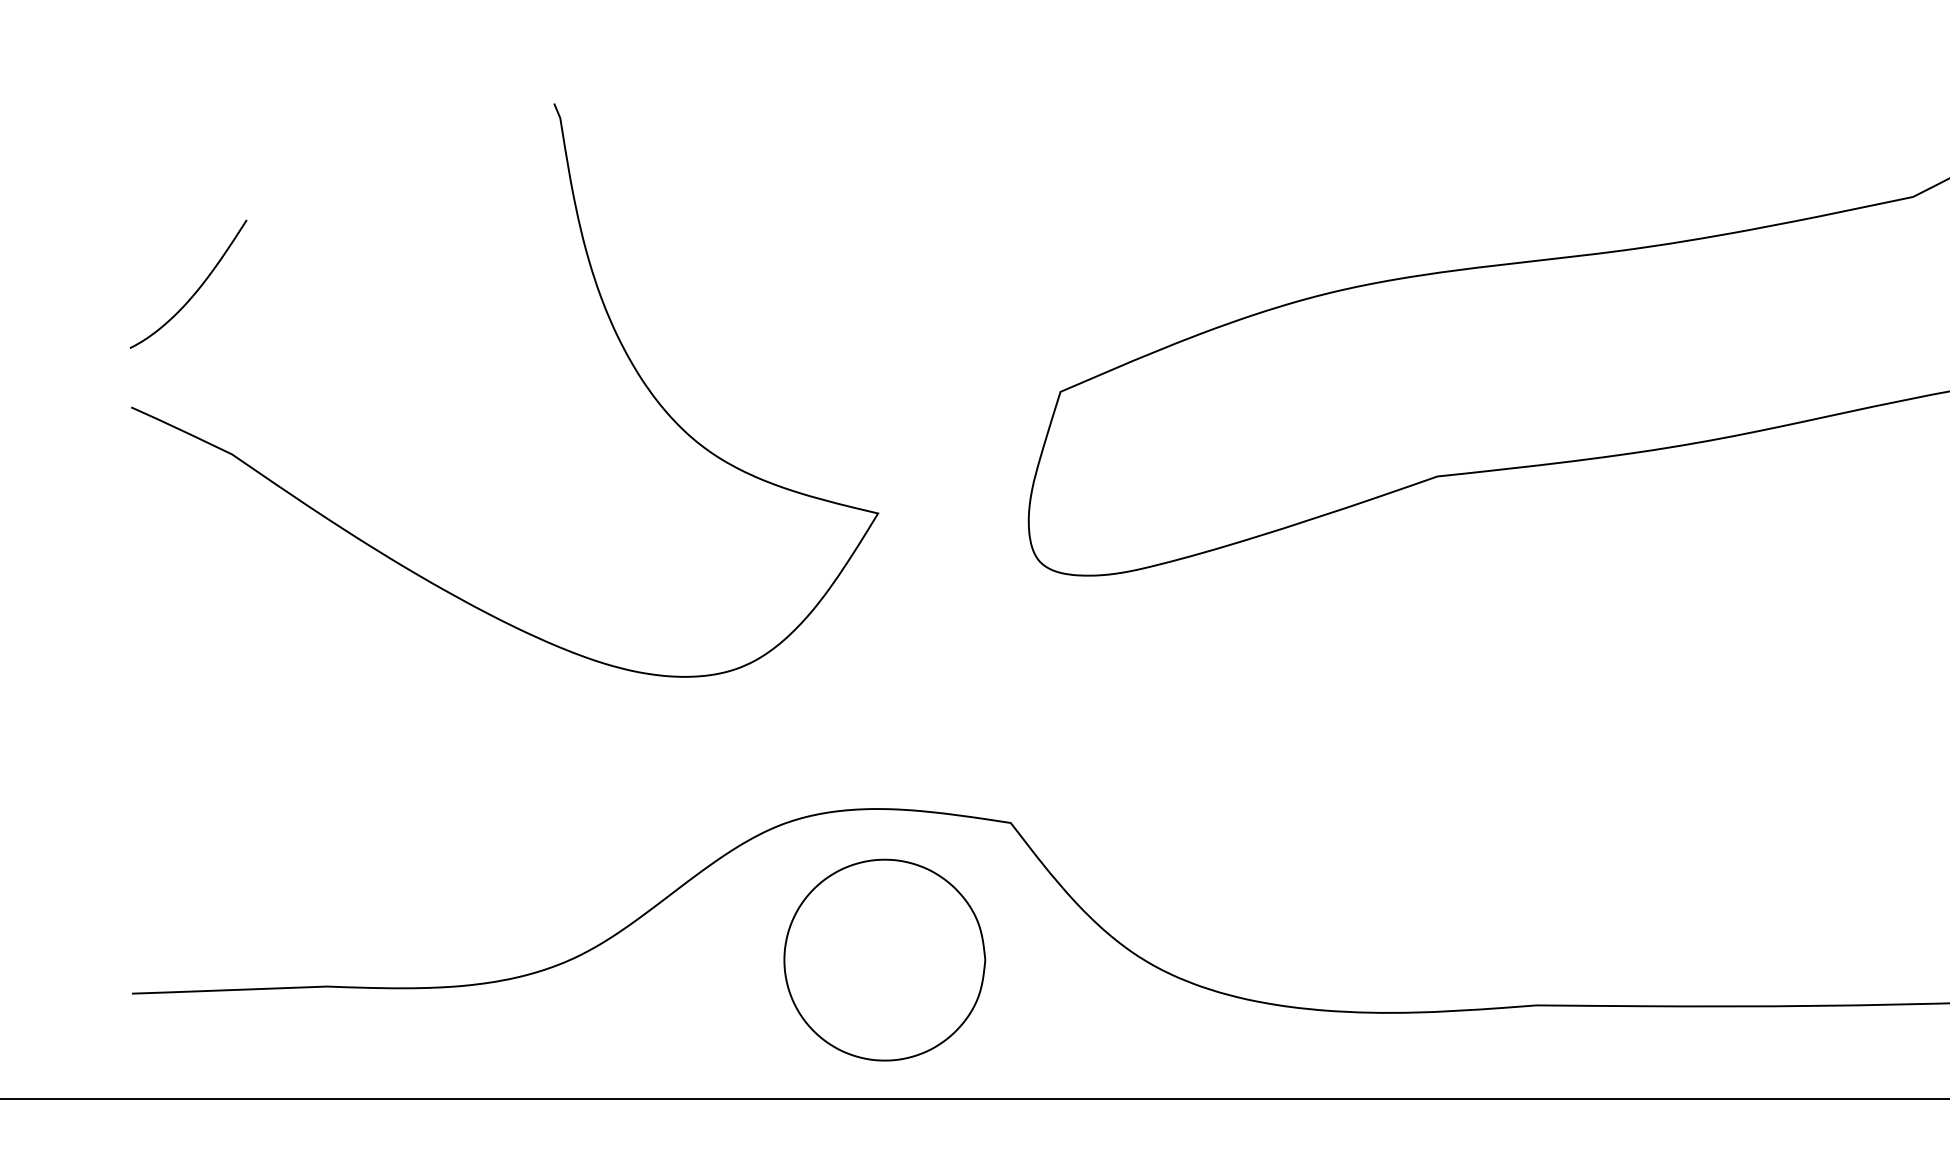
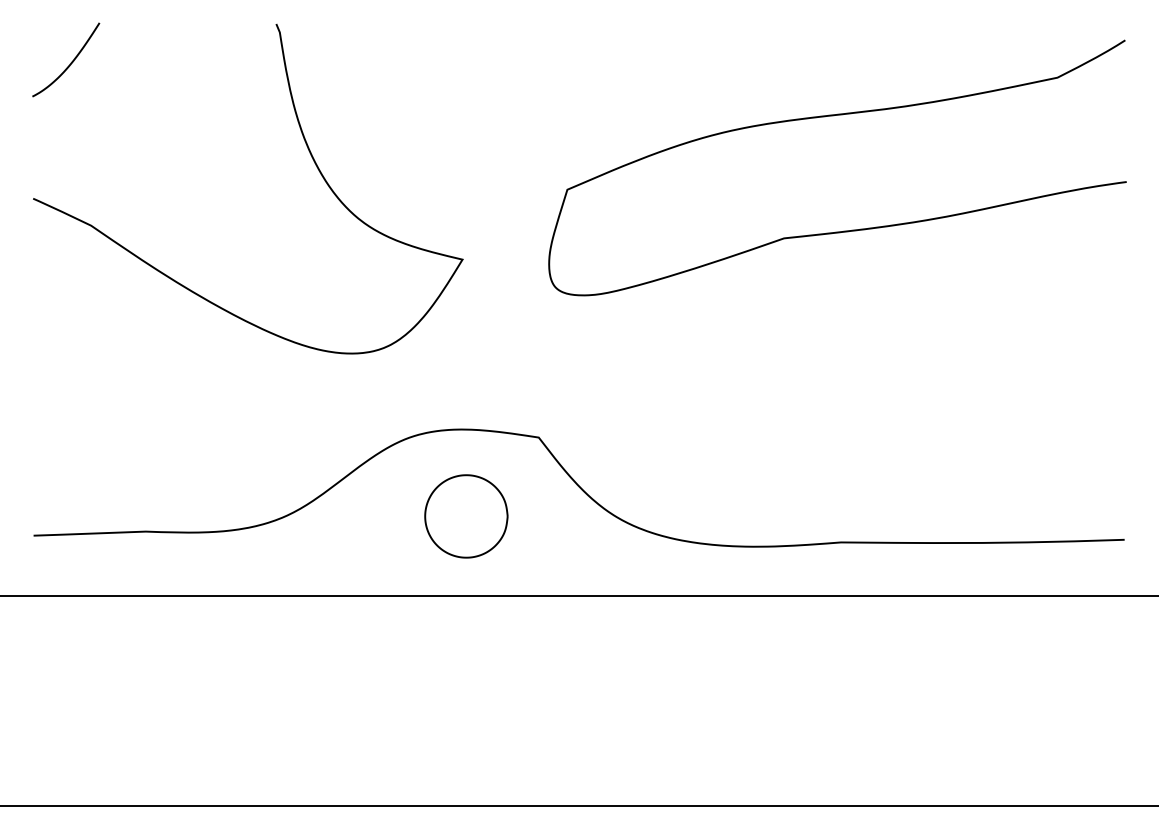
curve: (196, 288) -> (70, 62), moved
part: (884, 960) -> (466, 516), size x0.71

